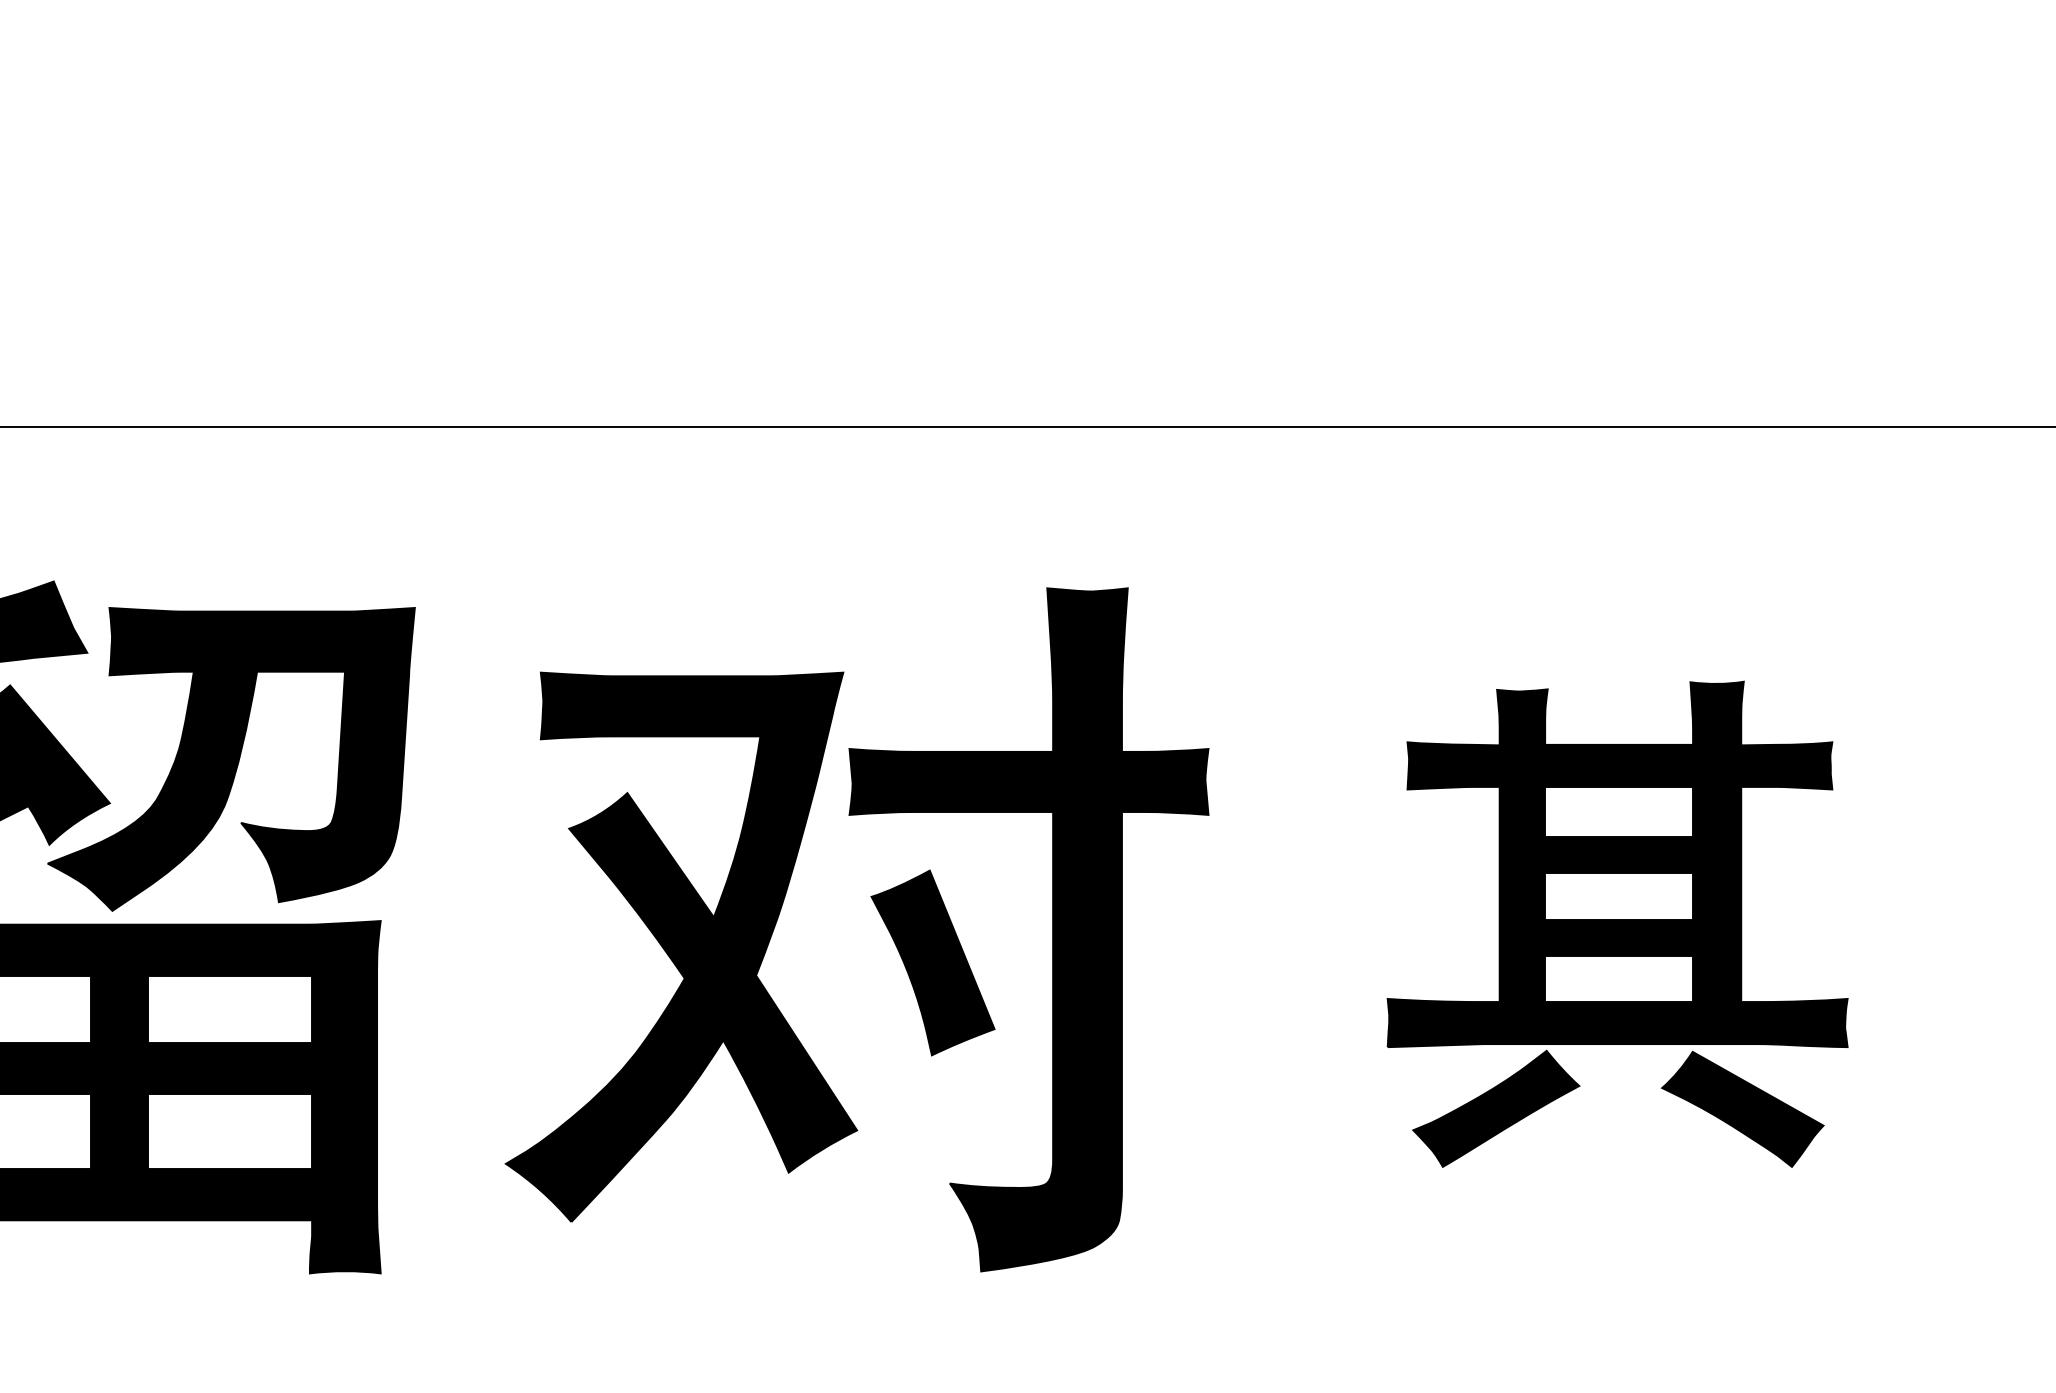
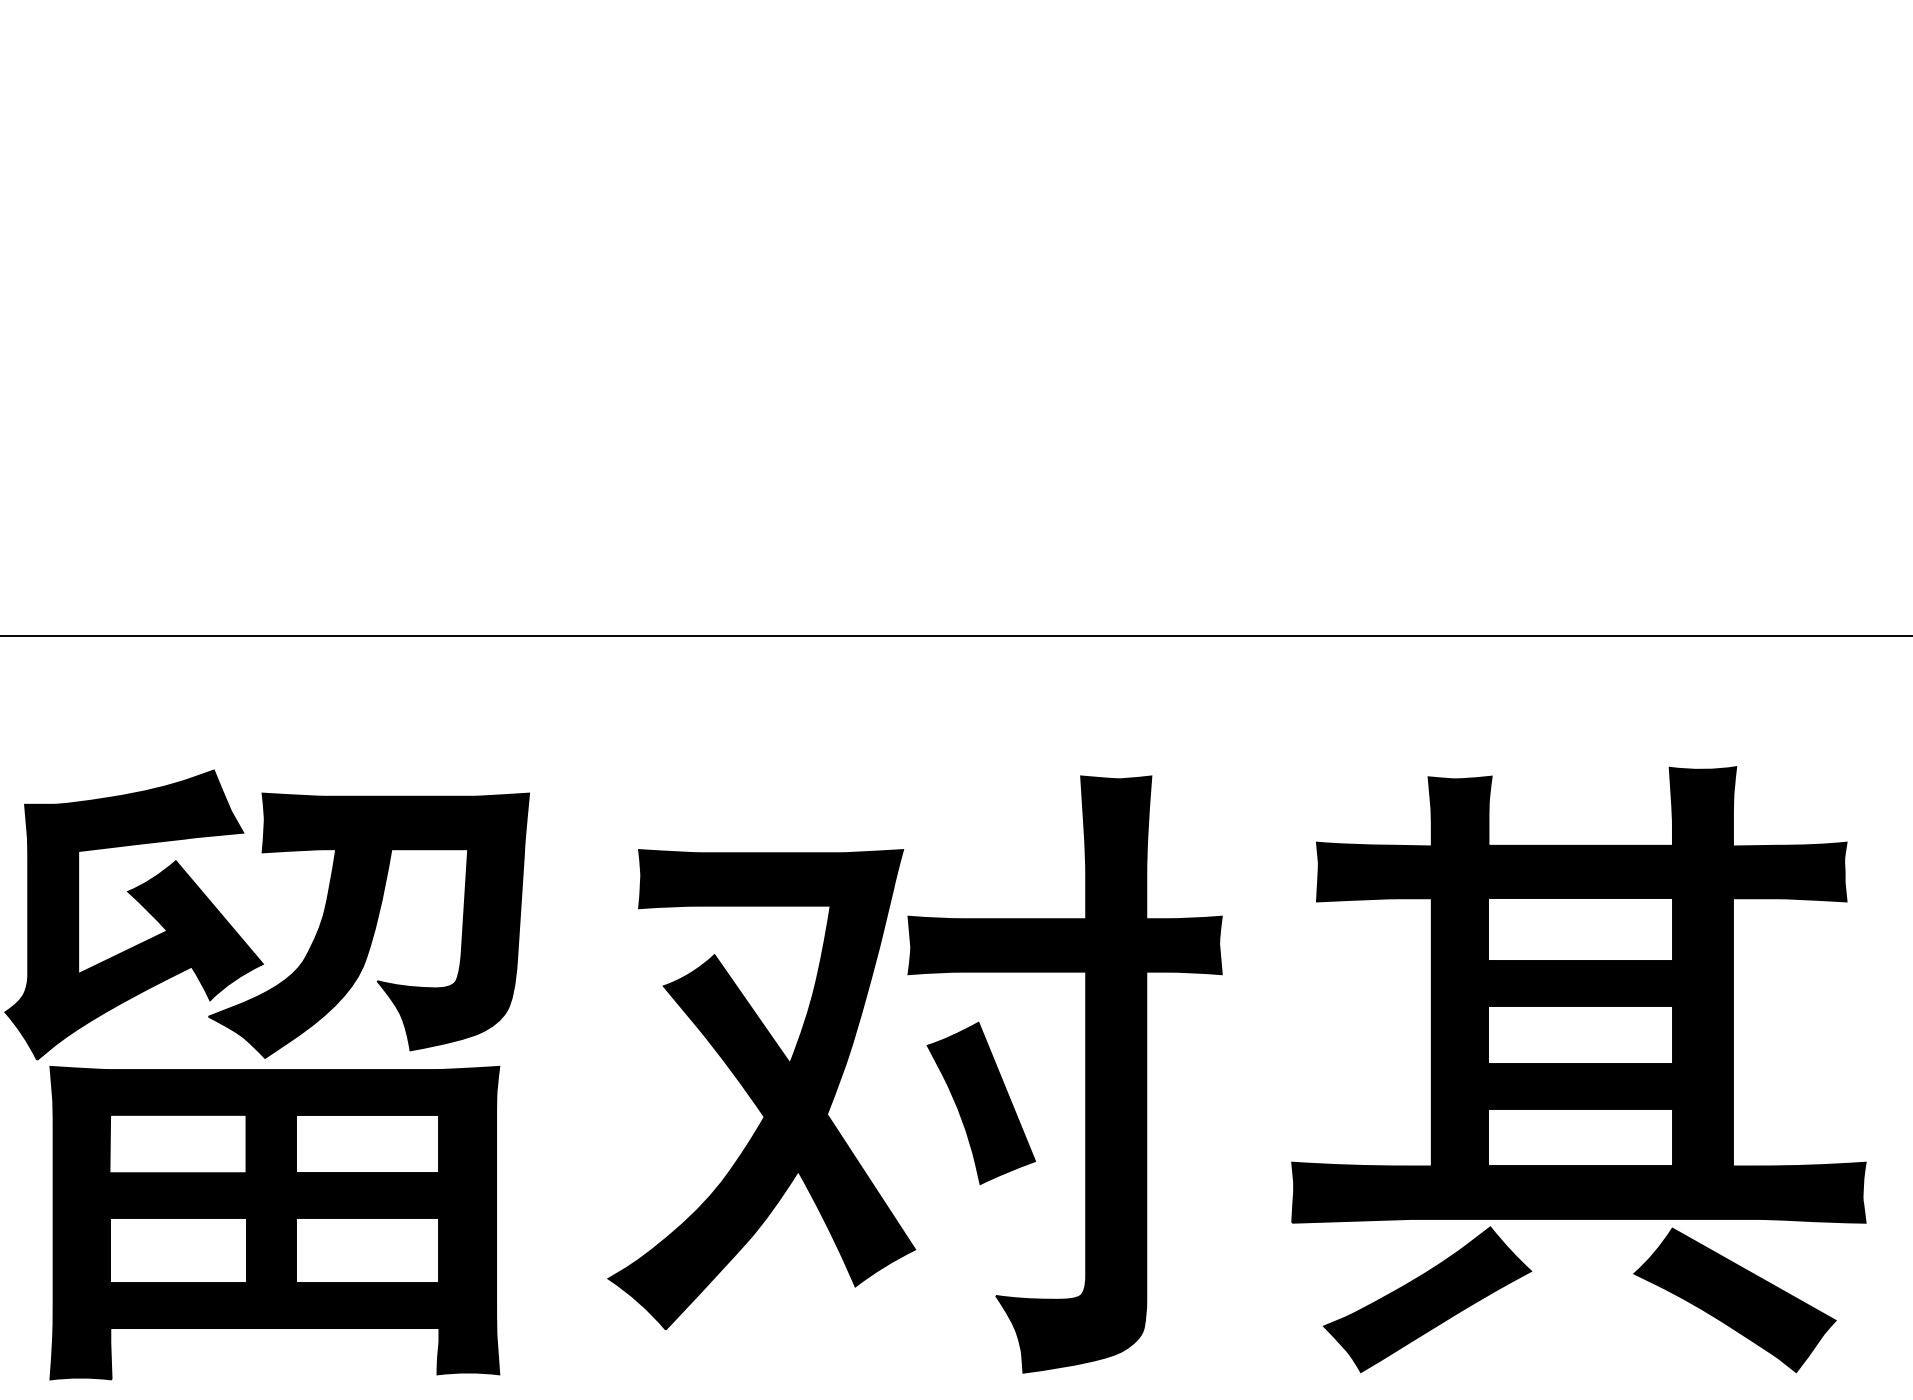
part: (1617, 924) -> (1578, 1069), size x1.43

